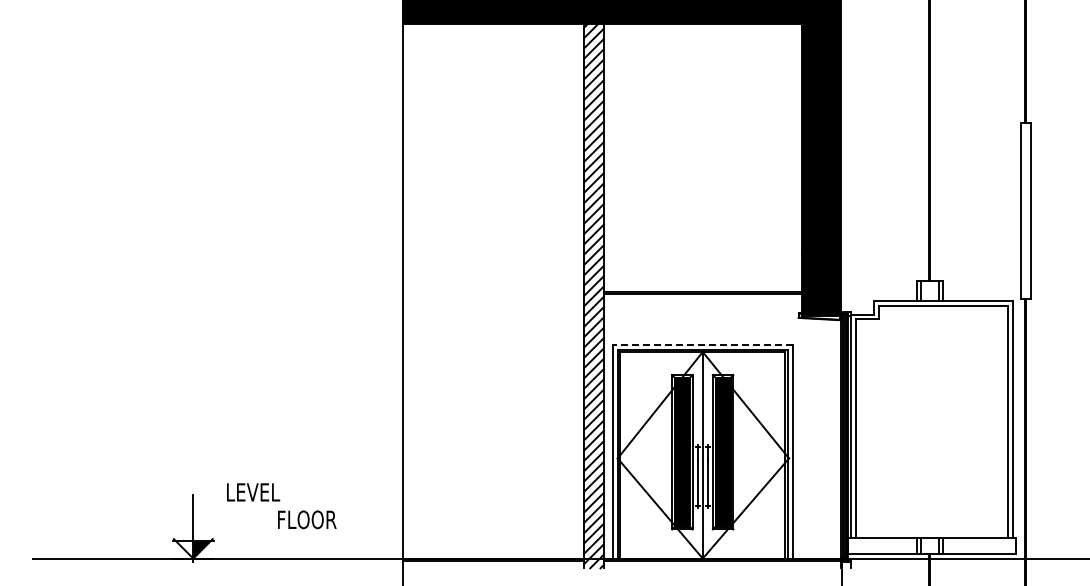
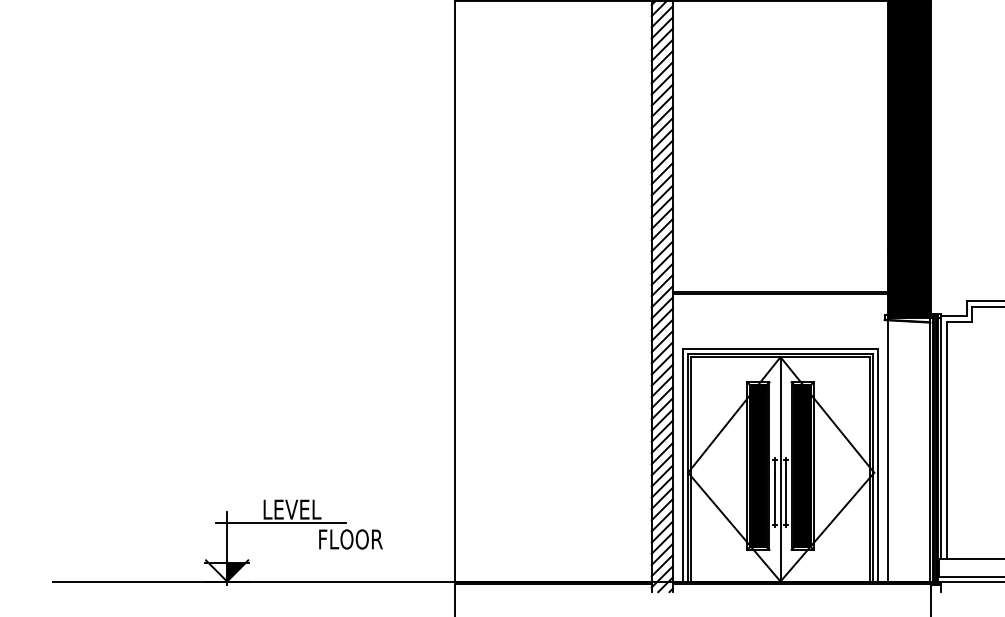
line: (702, 344) -> (780, 349), dashed -> solid
line: (801, 438) -> (887, 451), added
line: (242, 505) -> (280, 523), added

